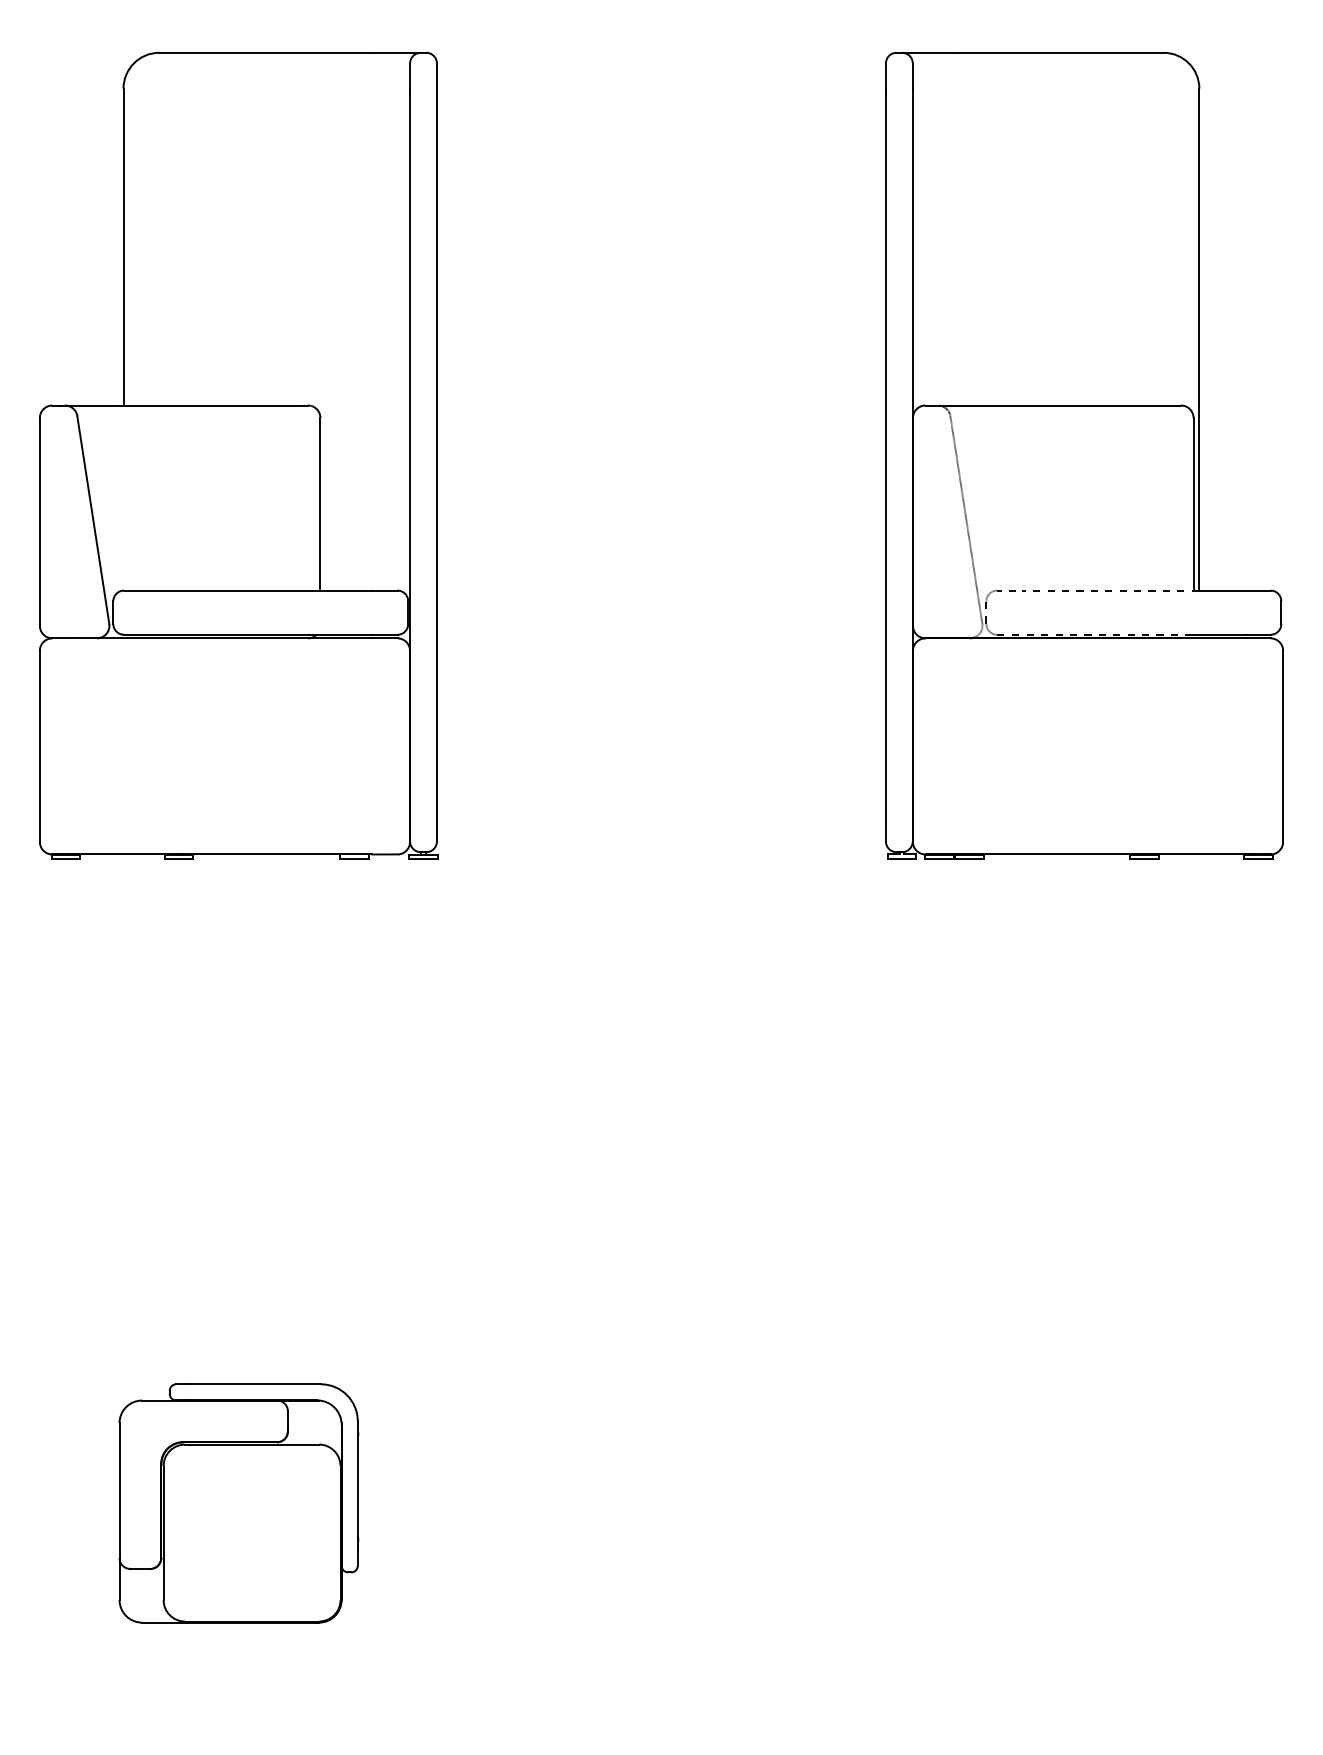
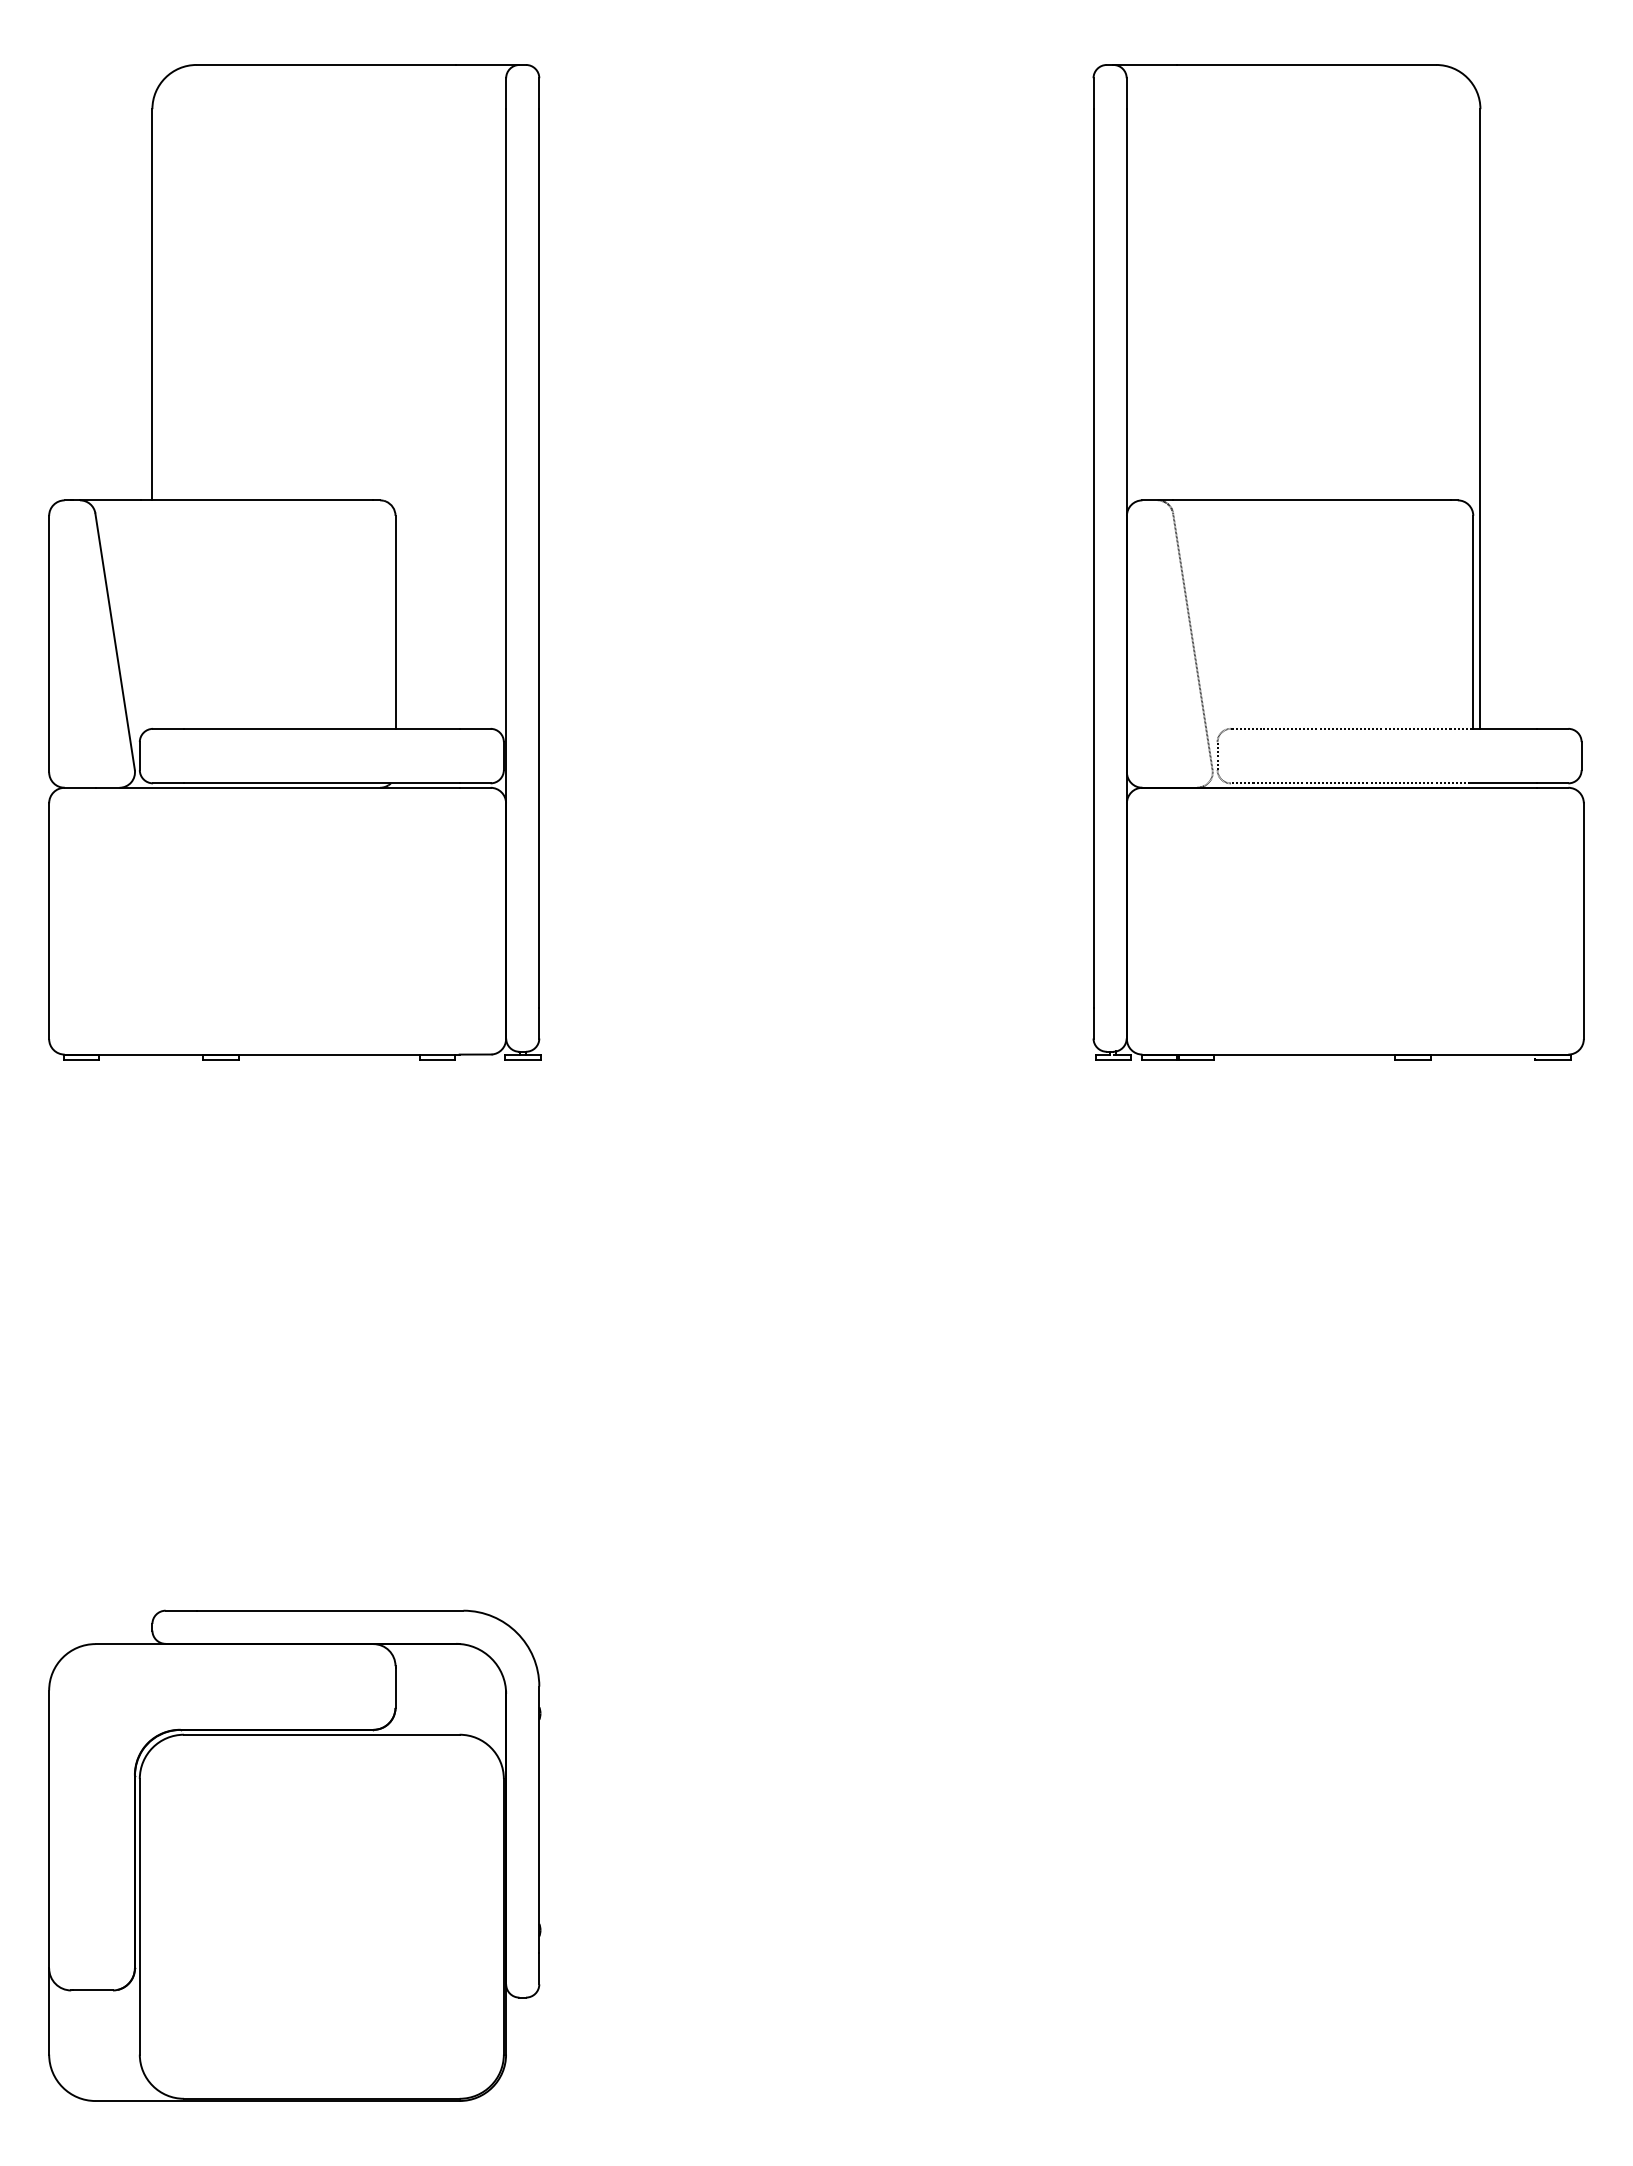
part: (238, 1503) -> (294, 1855), size x1.67

